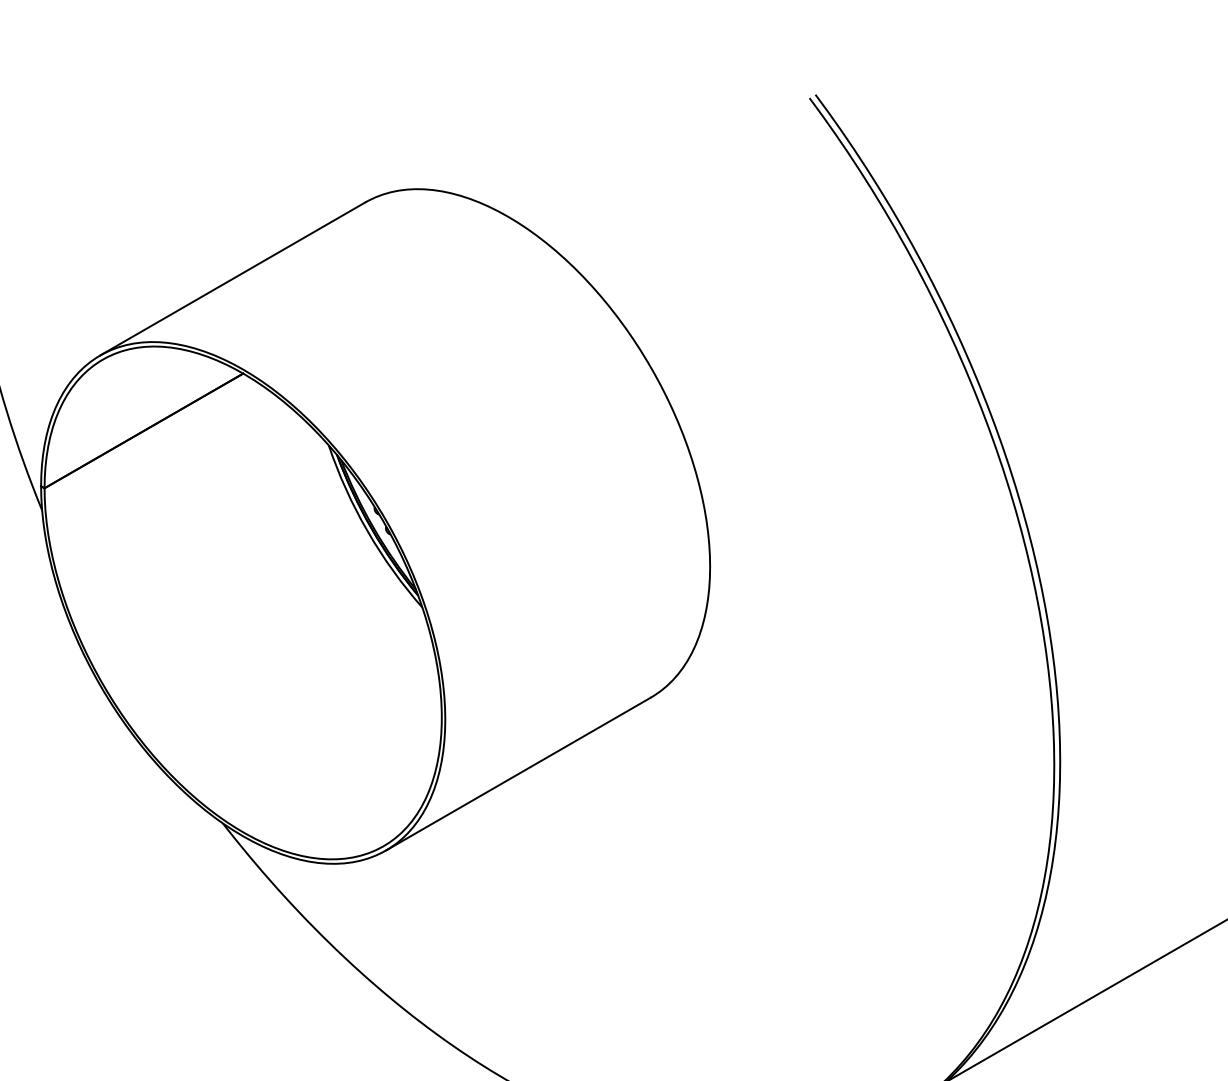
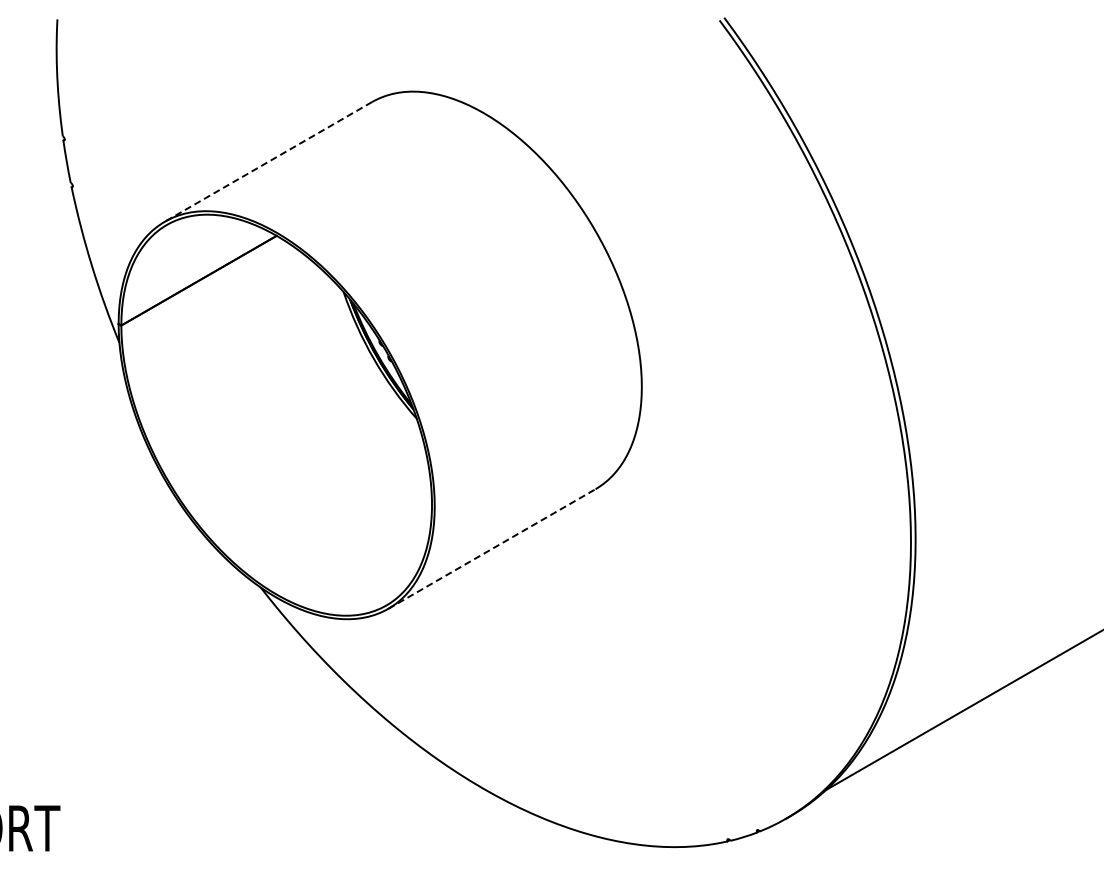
line: (232, 278) -> (268, 161), solid -> dashed
line: (519, 774) -> (492, 549), solid -> dashed

